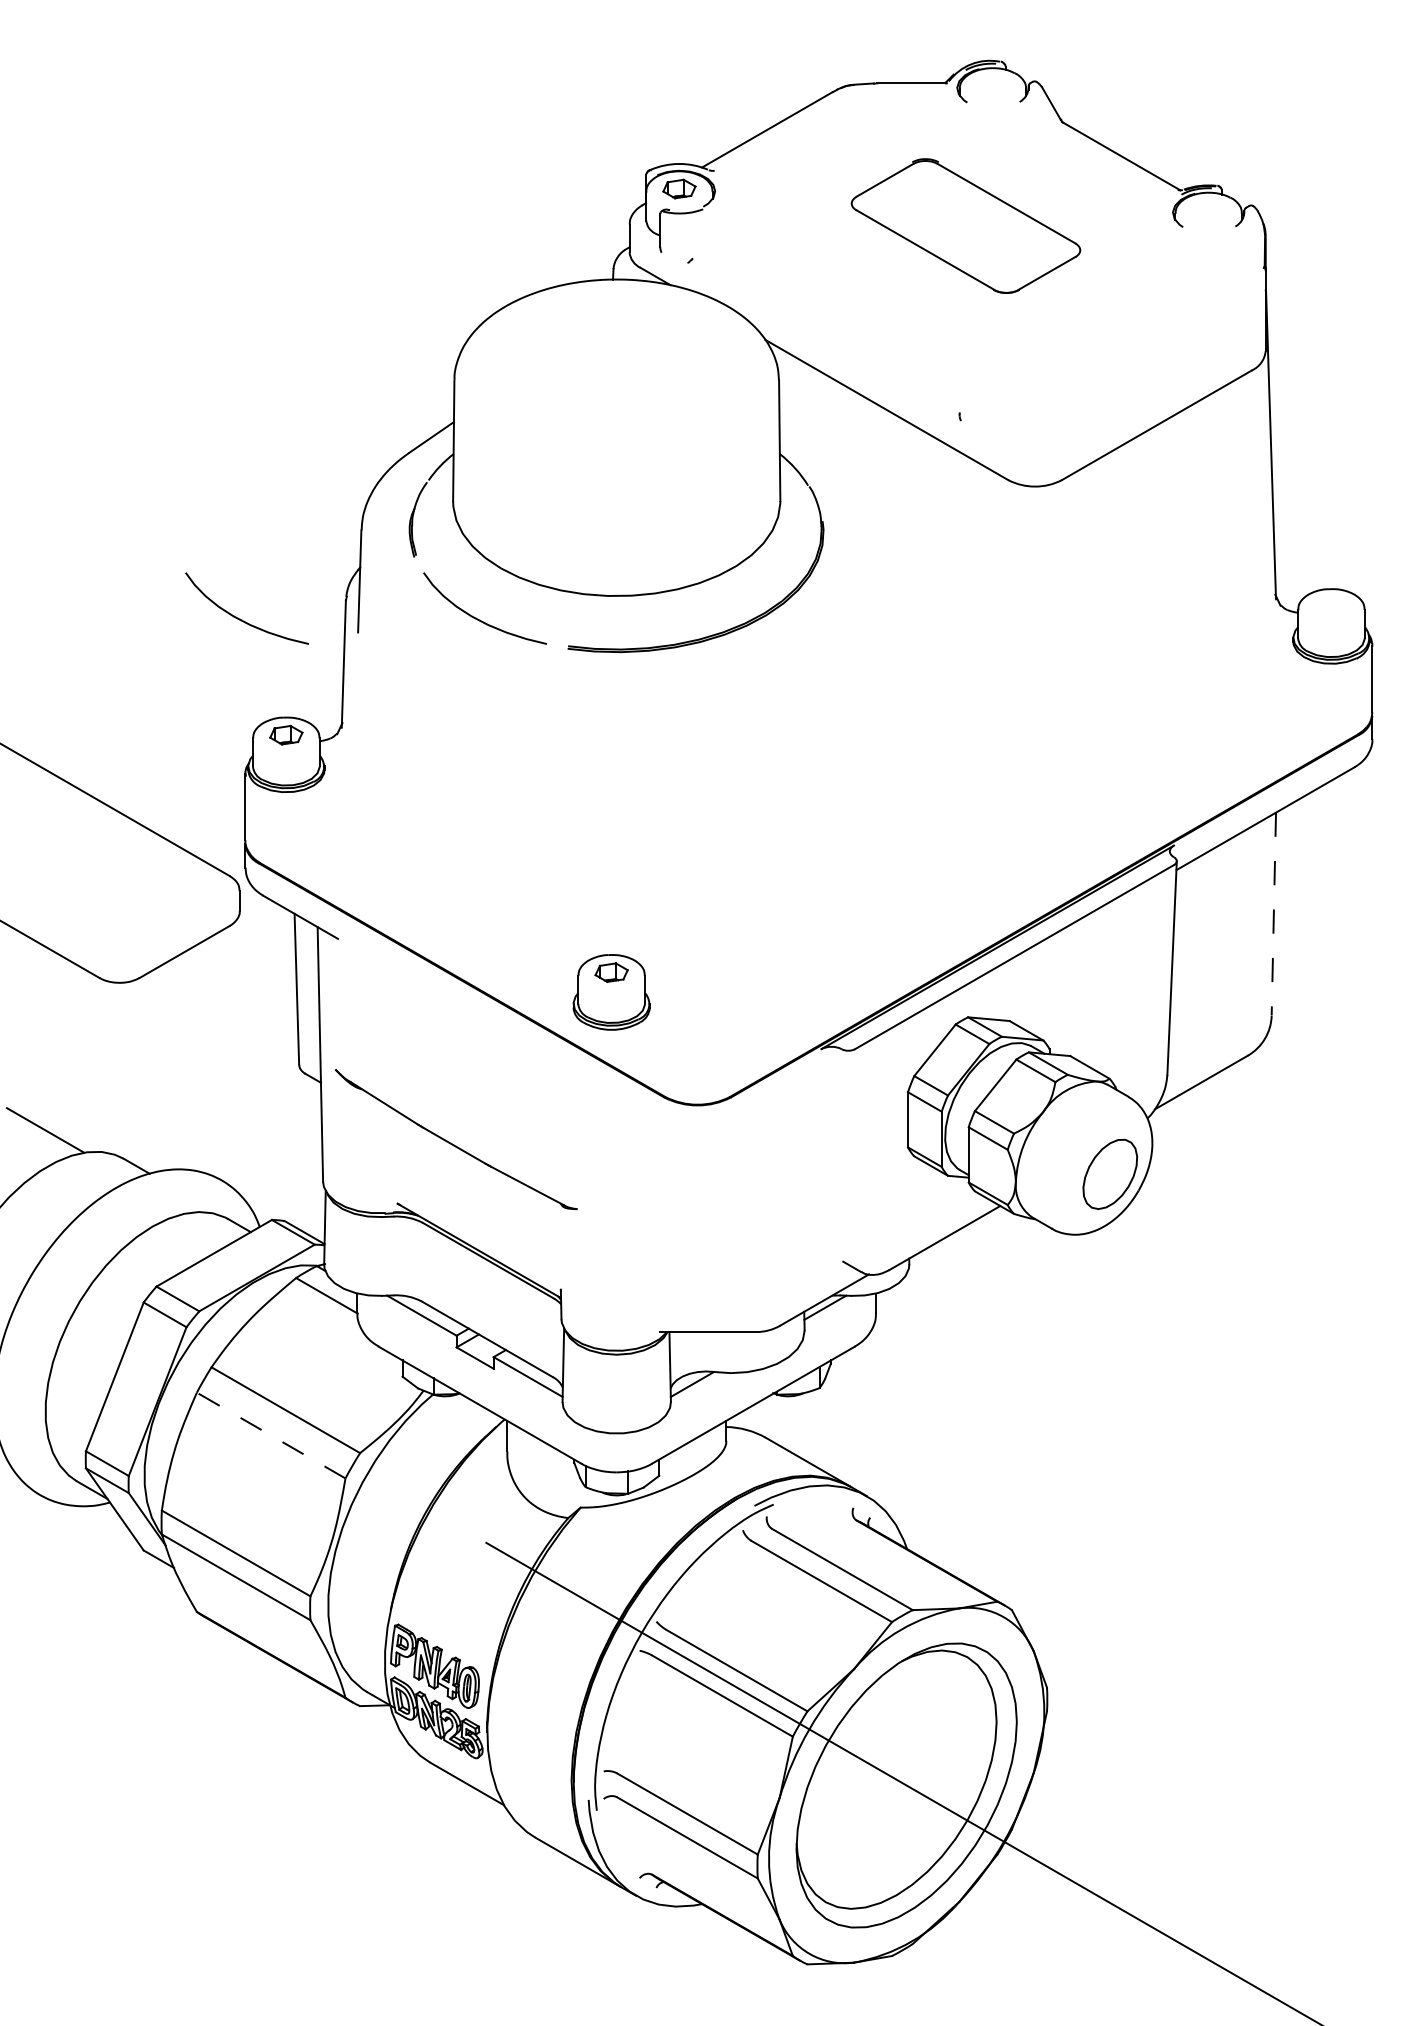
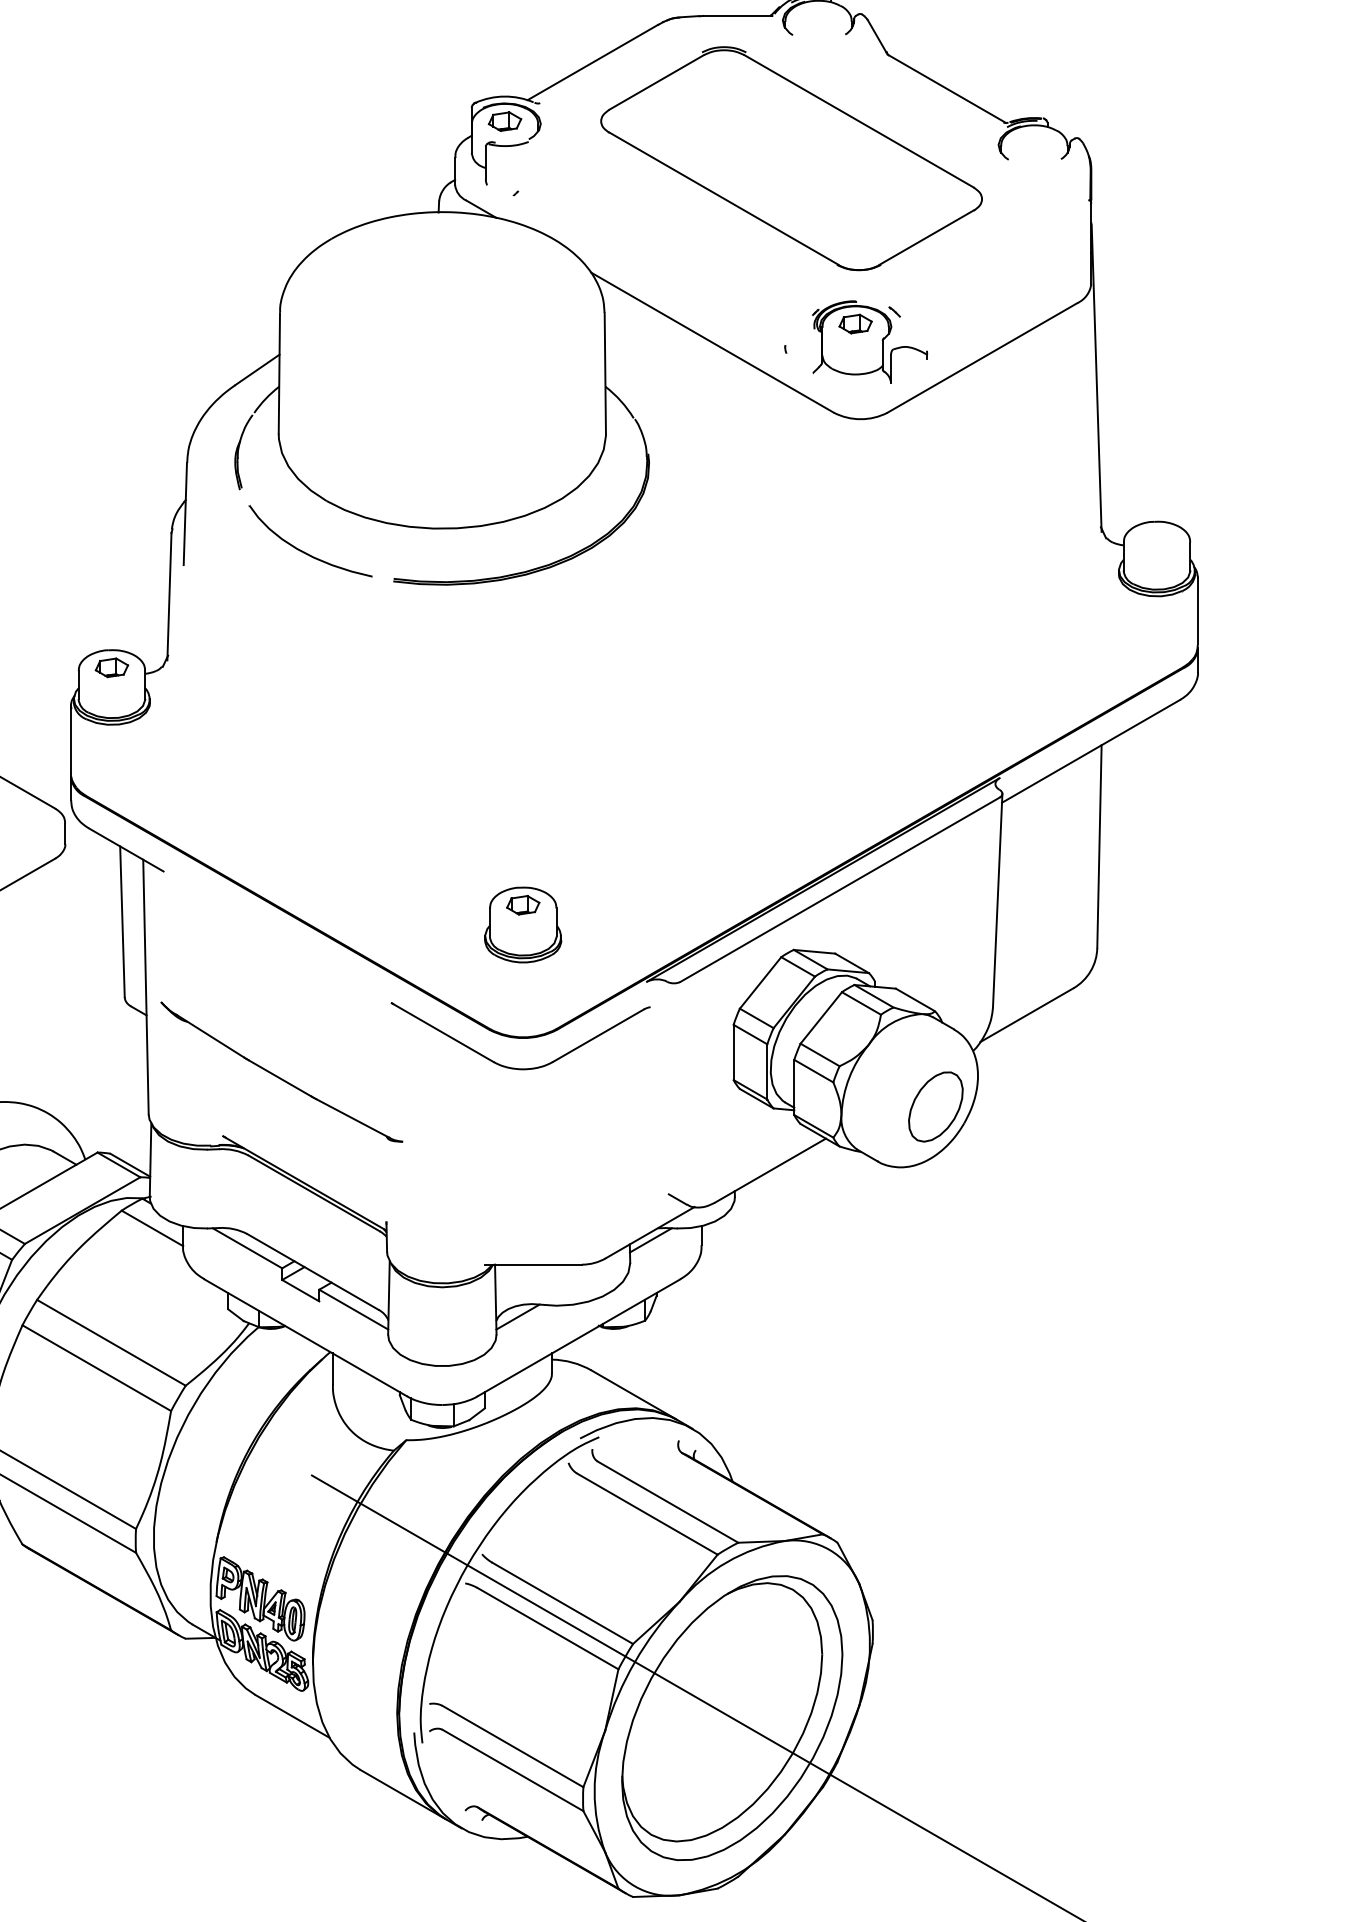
part: (965, 225) -> (791, 158), size x1.67
part: (1044, 409) -> (870, 342), added
part: (240, 618) -> (66, 551), removed
line: (1273, 914) -> (1099, 847), dashed -> solid
part: (611, 992) -> (523, 925), moved
part: (694, 1135) -> (520, 1068), added
line: (271, 1435) -> (97, 1368), dashed -> solid

